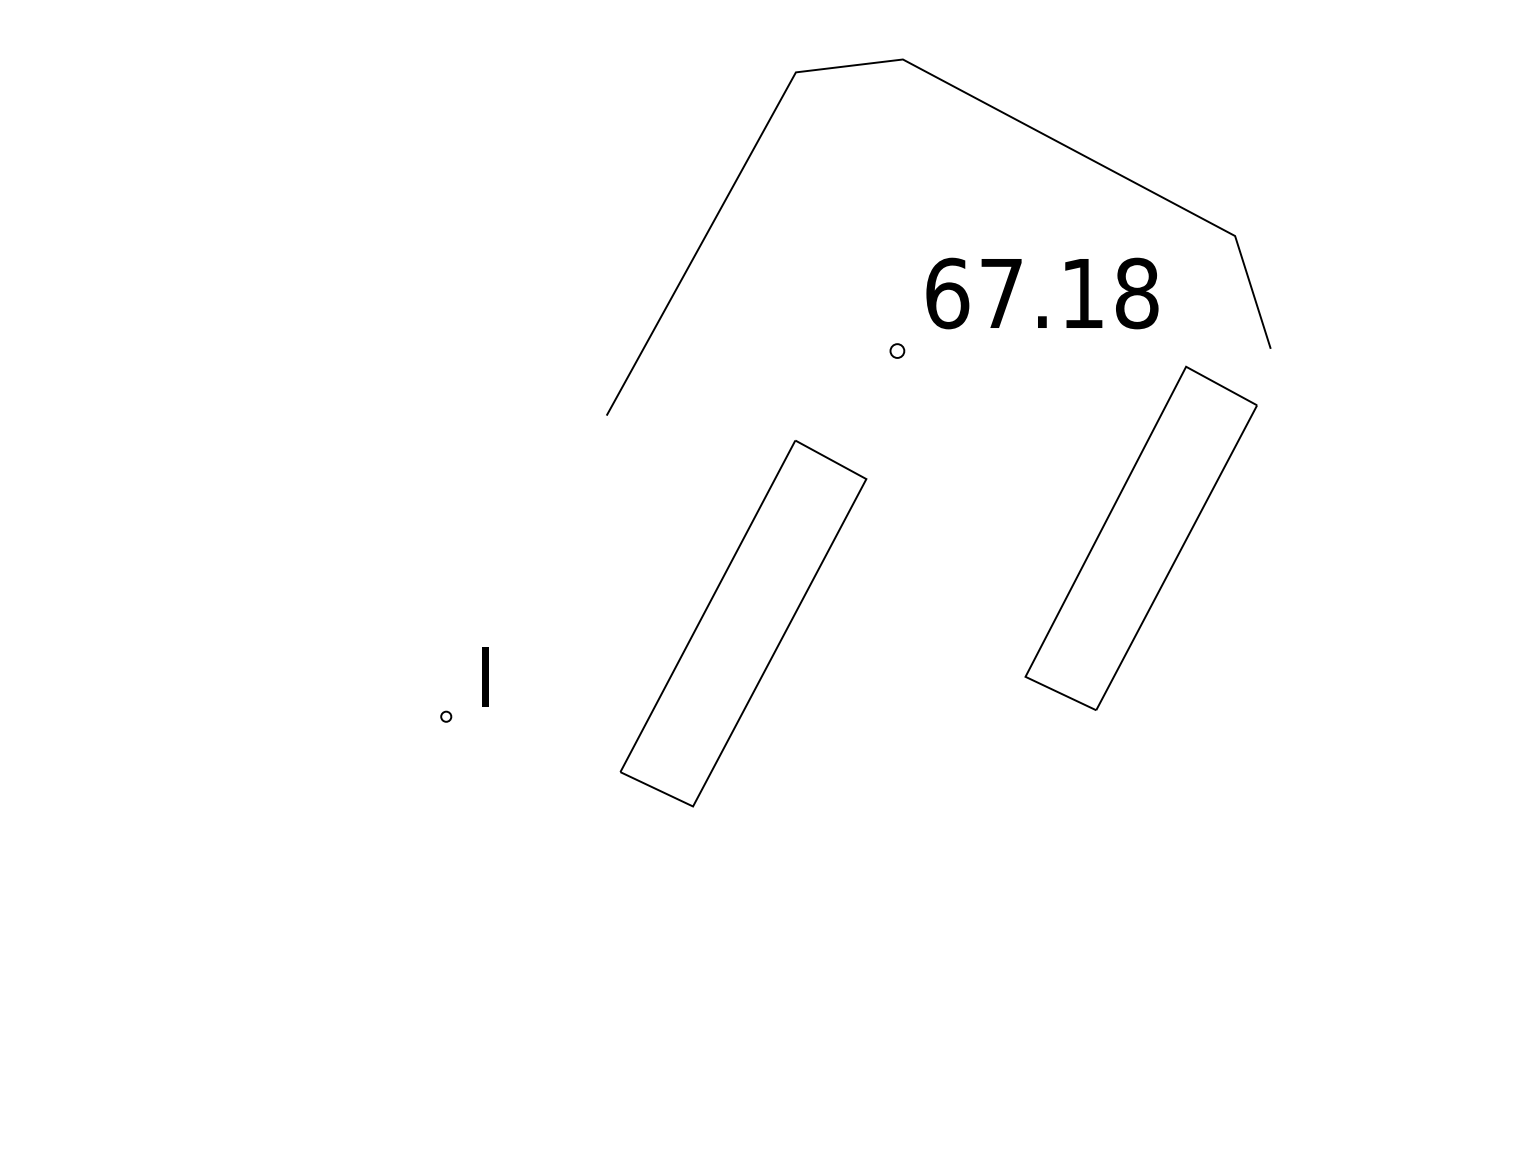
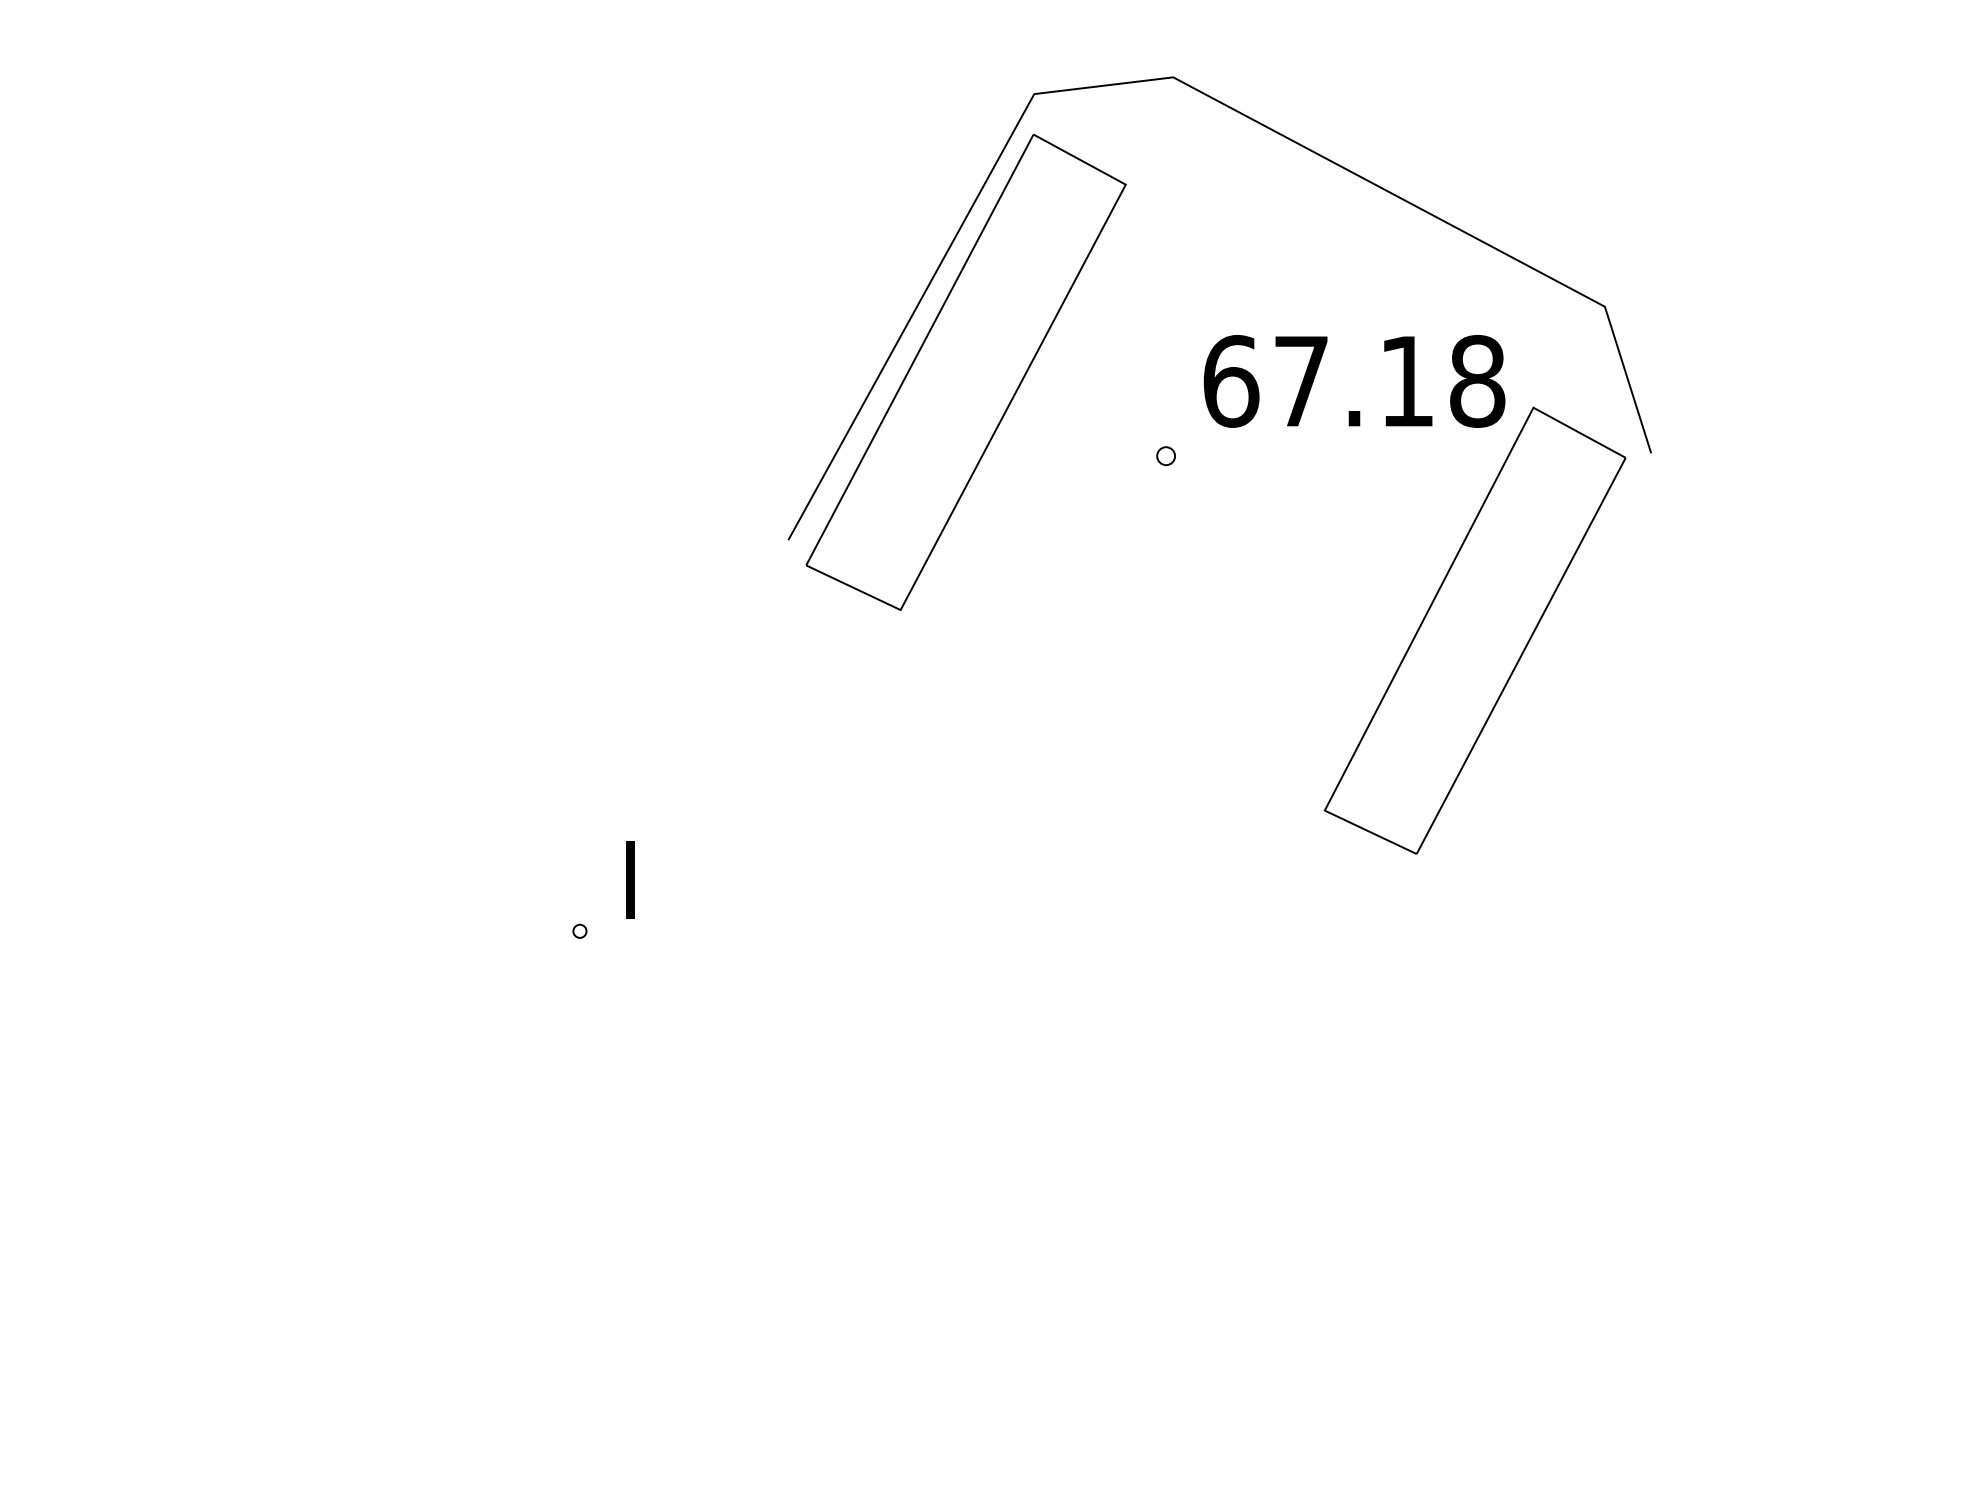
part: (1140, 537) -> (1474, 629), moved
part: (743, 623) -> (966, 372), moved

